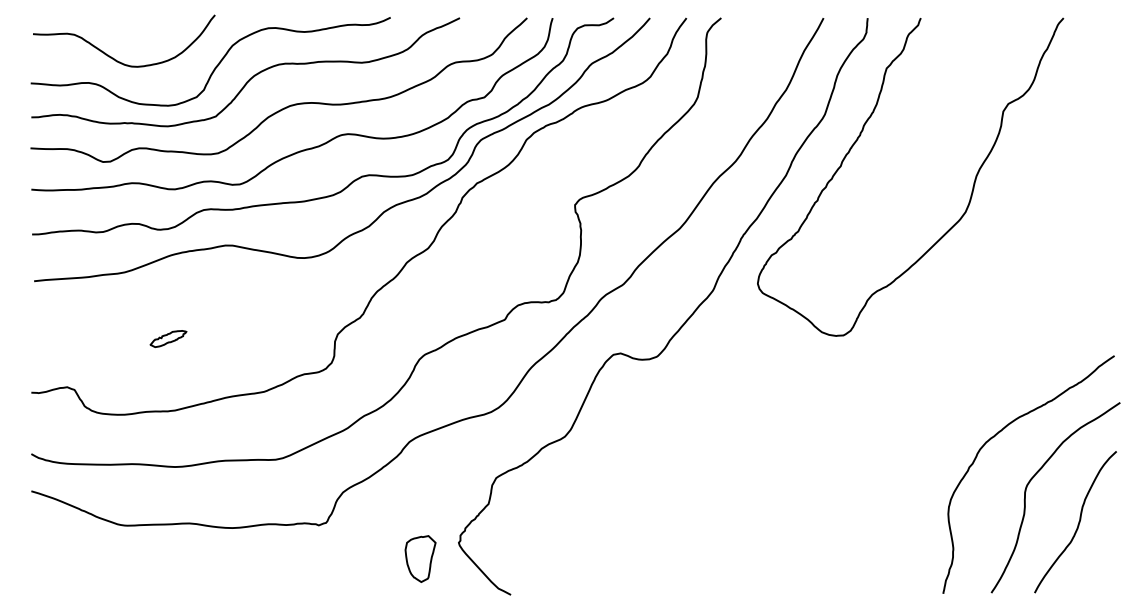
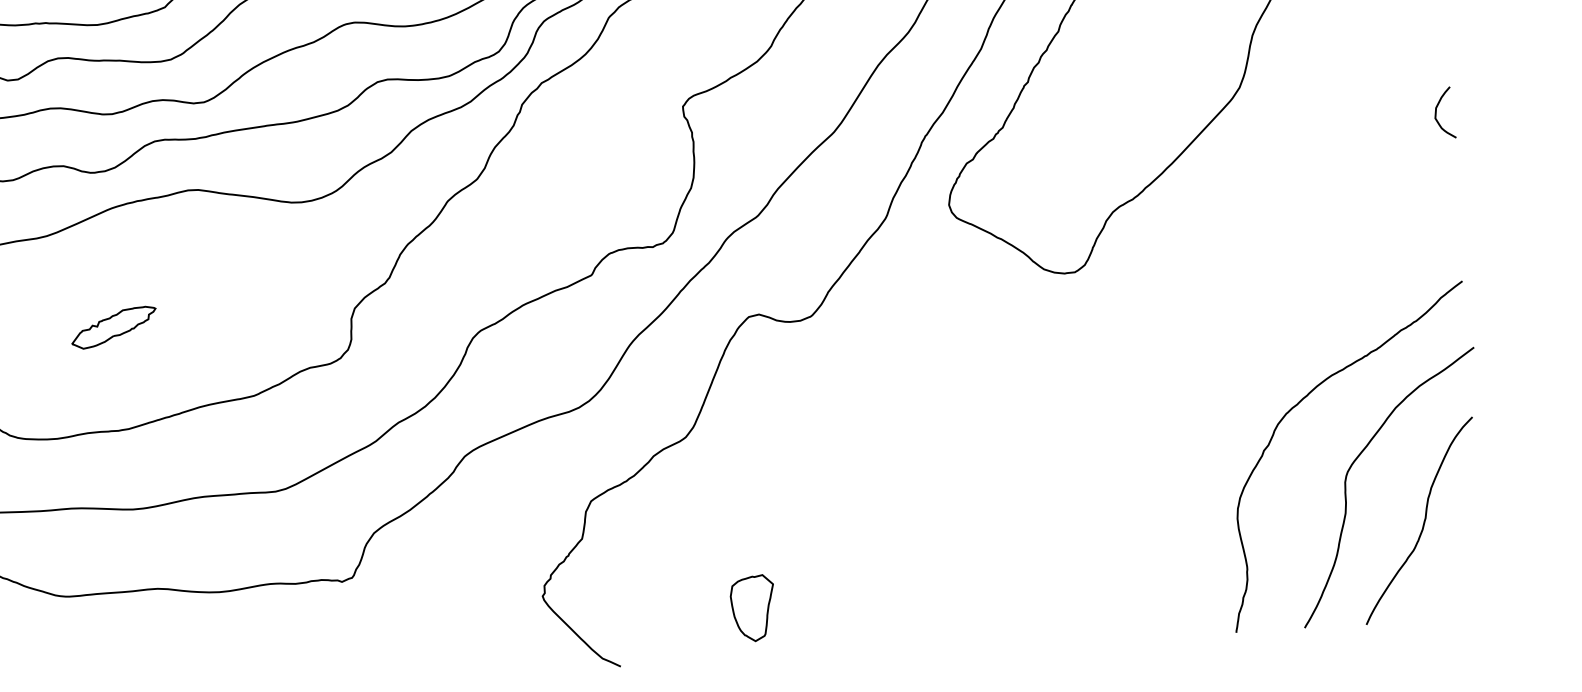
curve: (1103, 235) -> (1437, 110), added
part: (168, 338) -> (114, 327), size x1.67
part: (420, 558) -> (752, 607), moved

